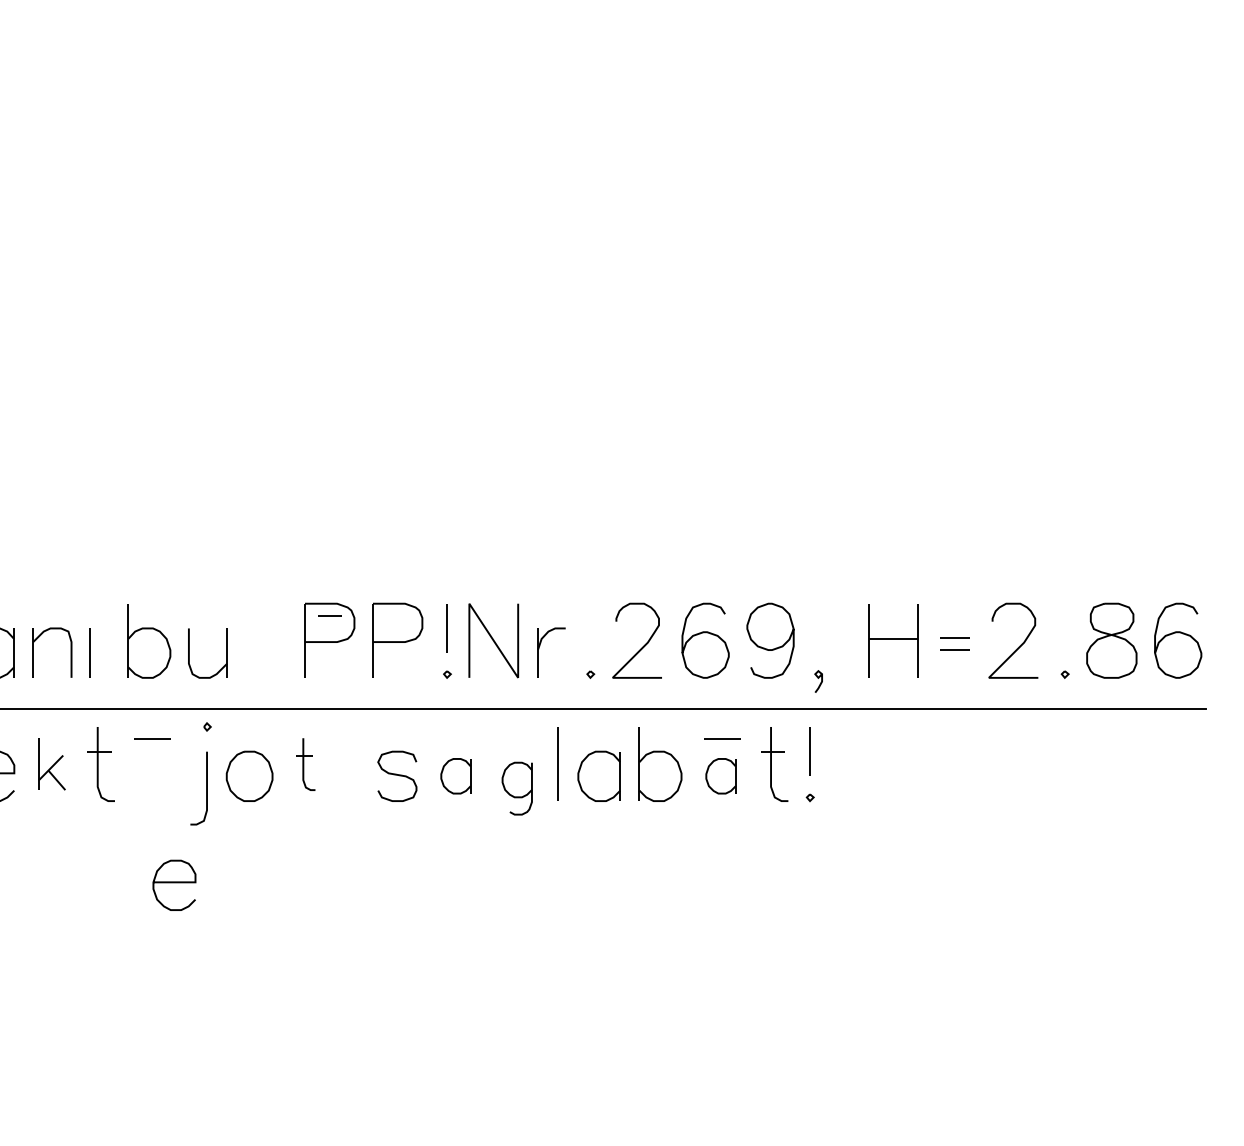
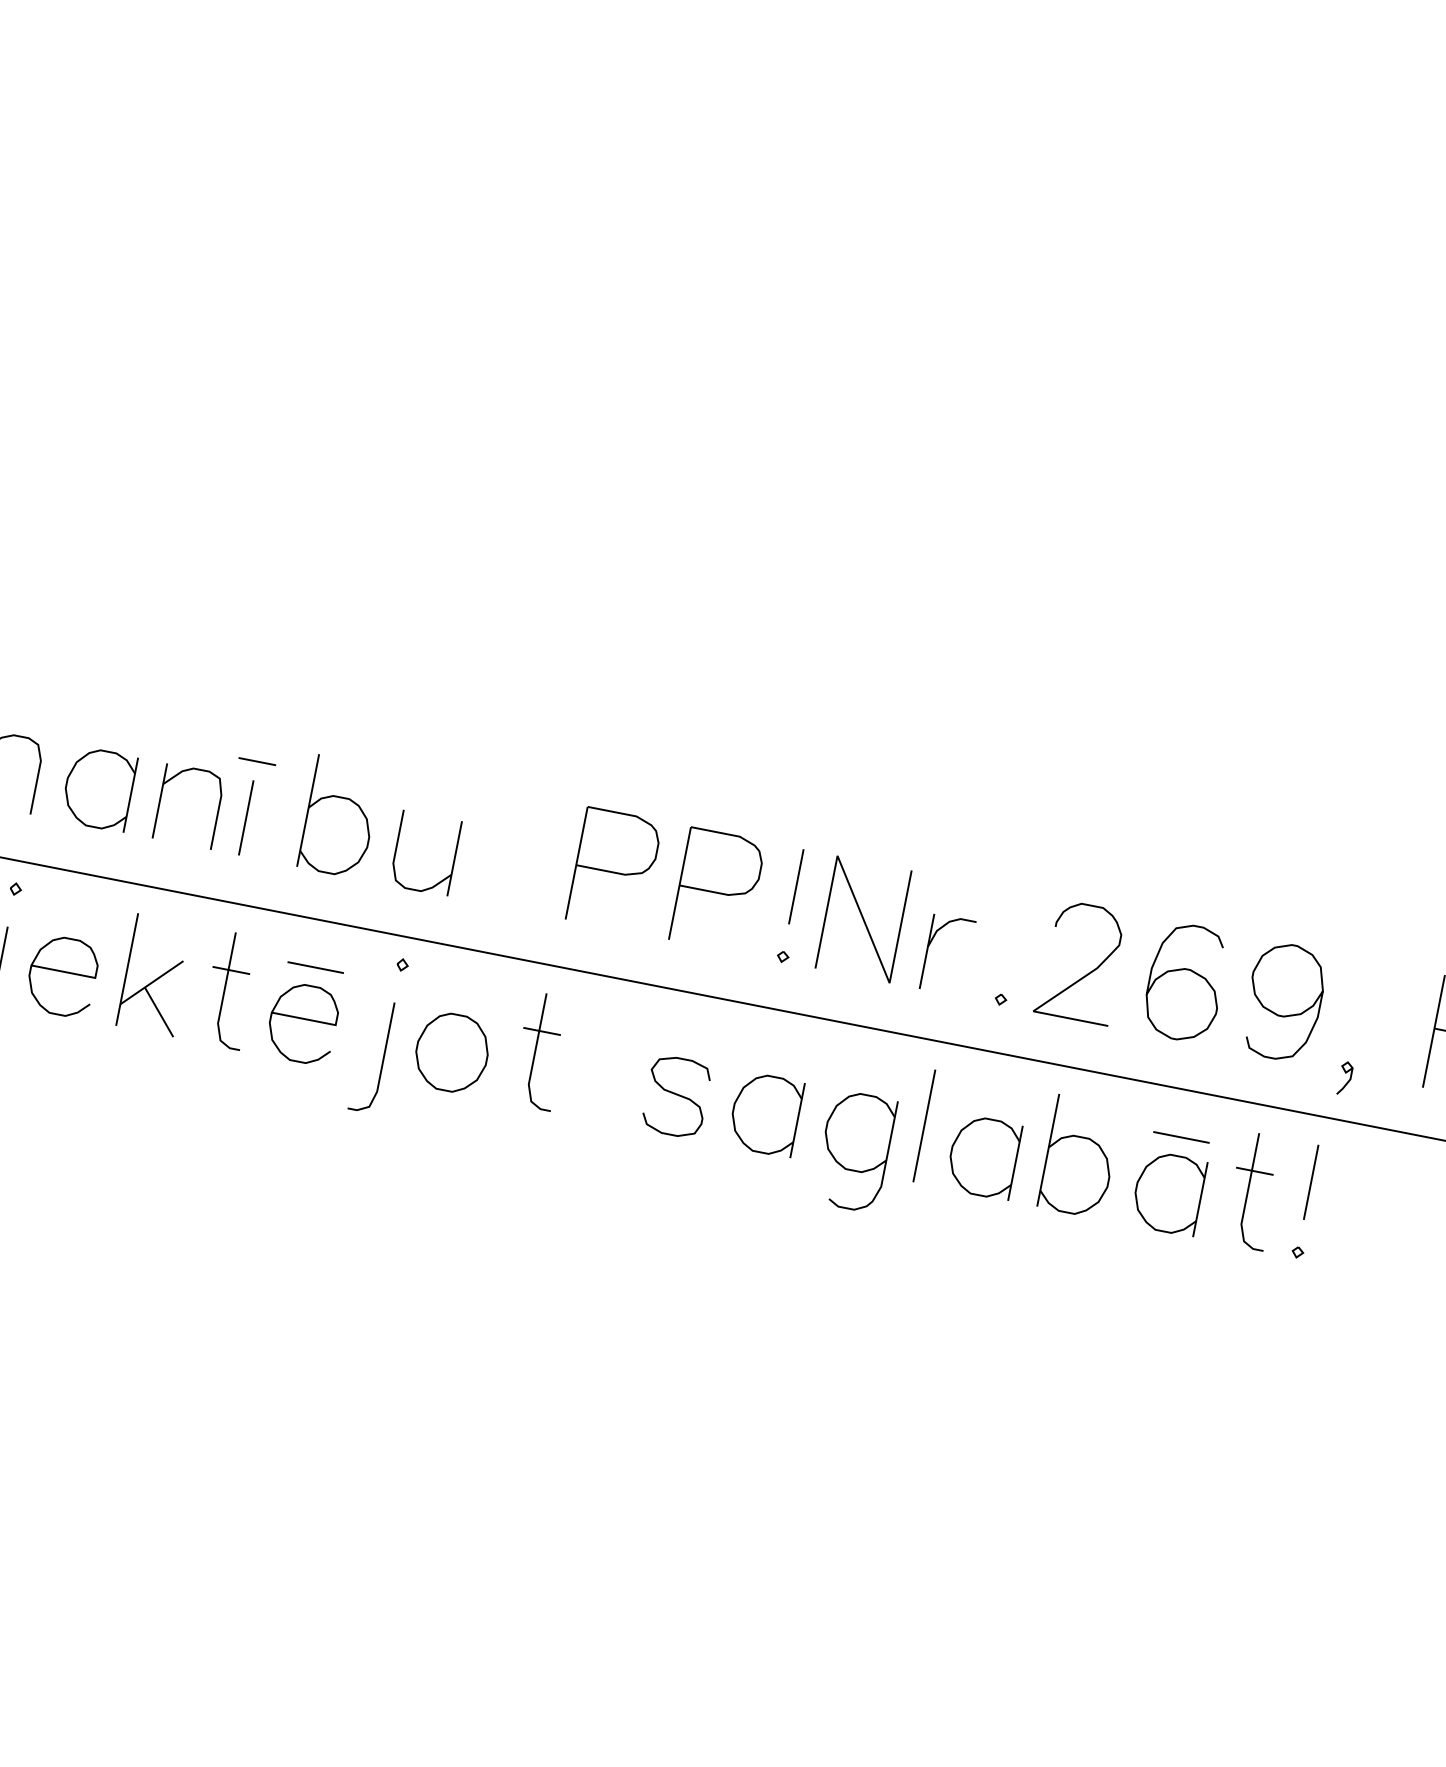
line: (329, 615) -> (256, 760), moved
part: (51, 764) -> (154, 975), size x1.43
part: (305, 764) -> (540, 1051), size x1.43
part: (455, 775) -> (765, 1112), size x1.43
part: (720, 775) -> (1167, 1191), size x1.43
part: (517, 788) -> (855, 1151), size x1.43
curve: (174, 883) -> (303, 1020), moved

